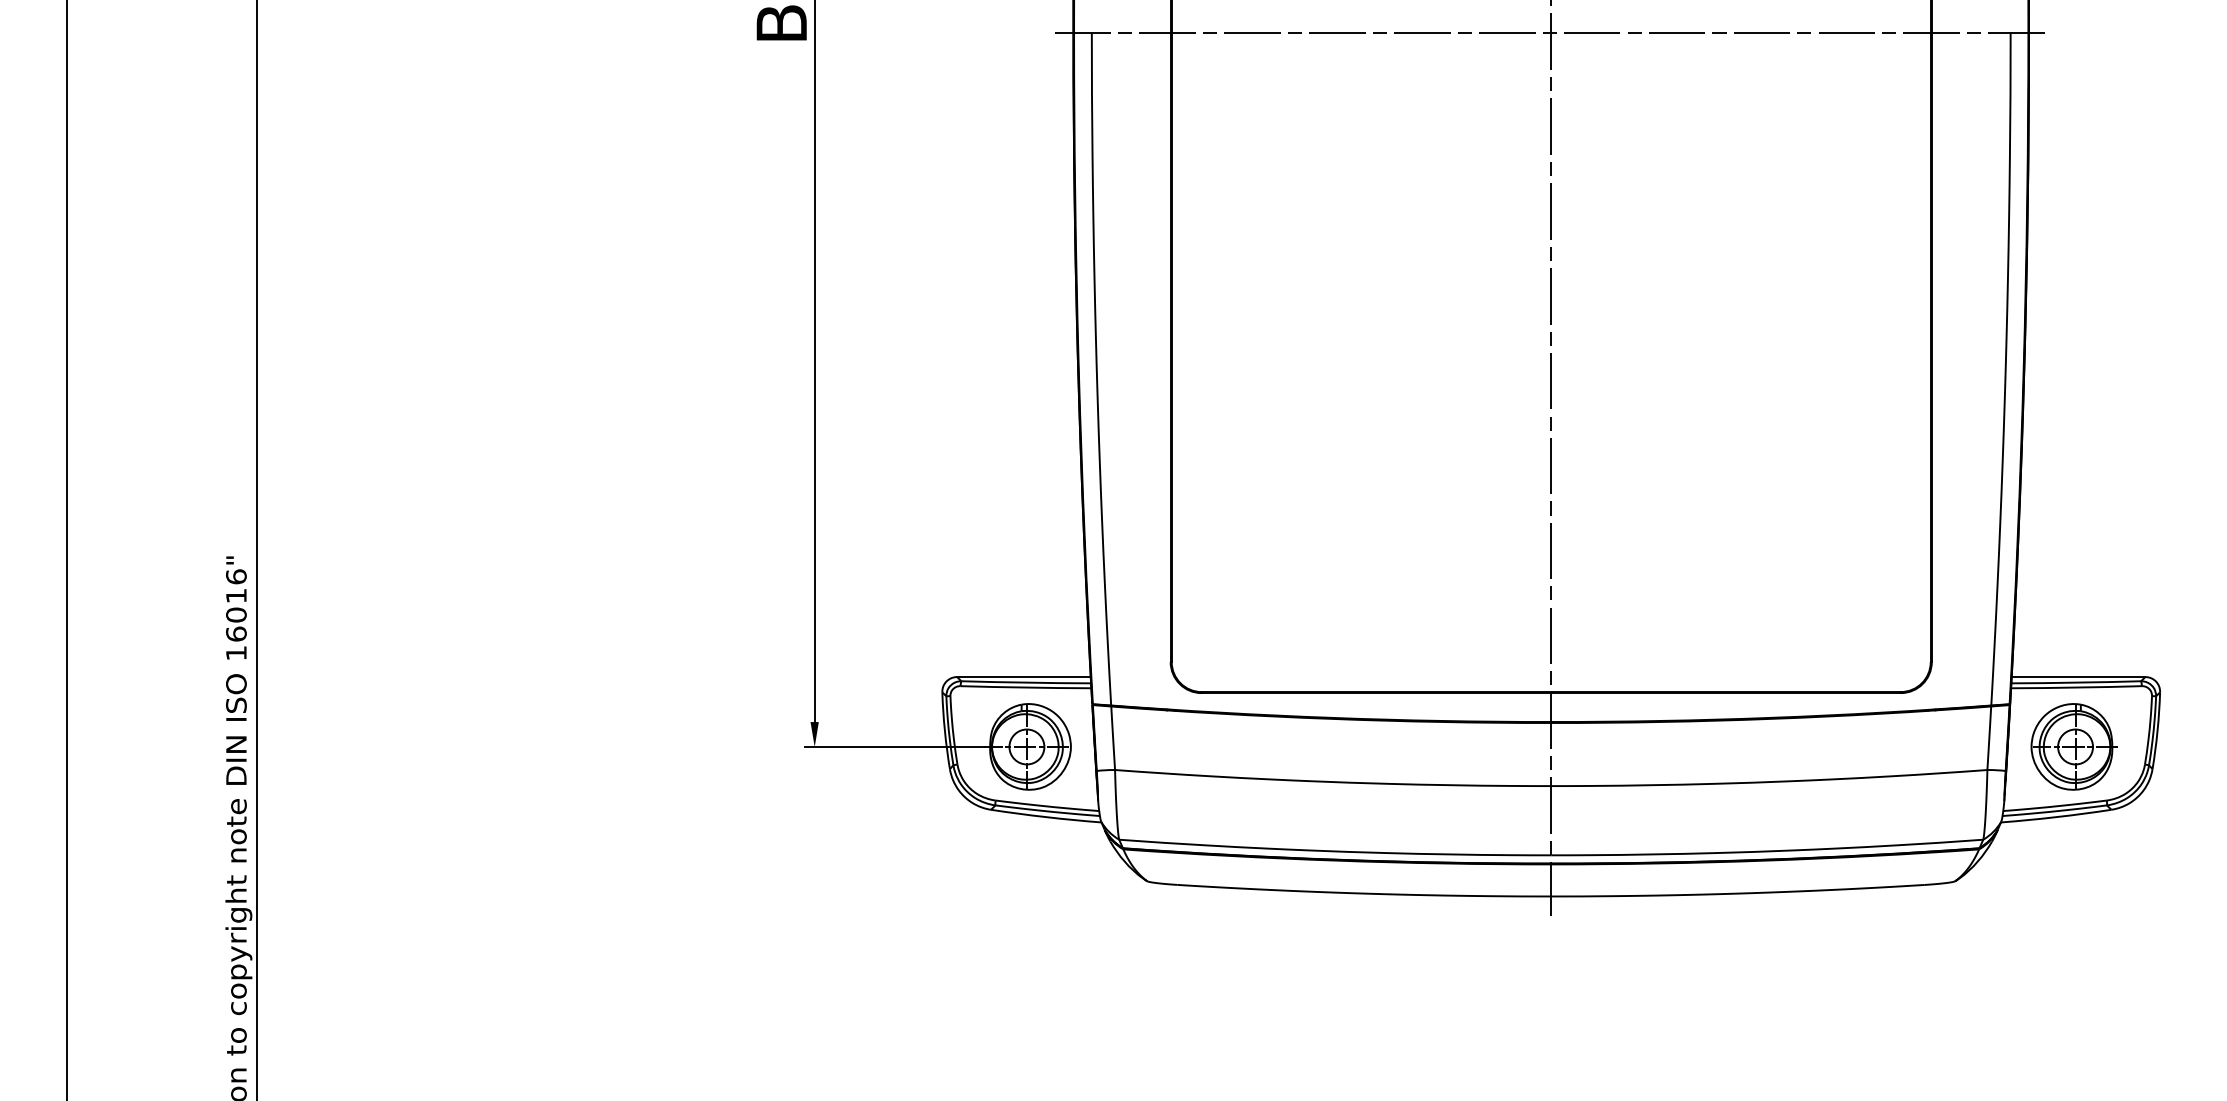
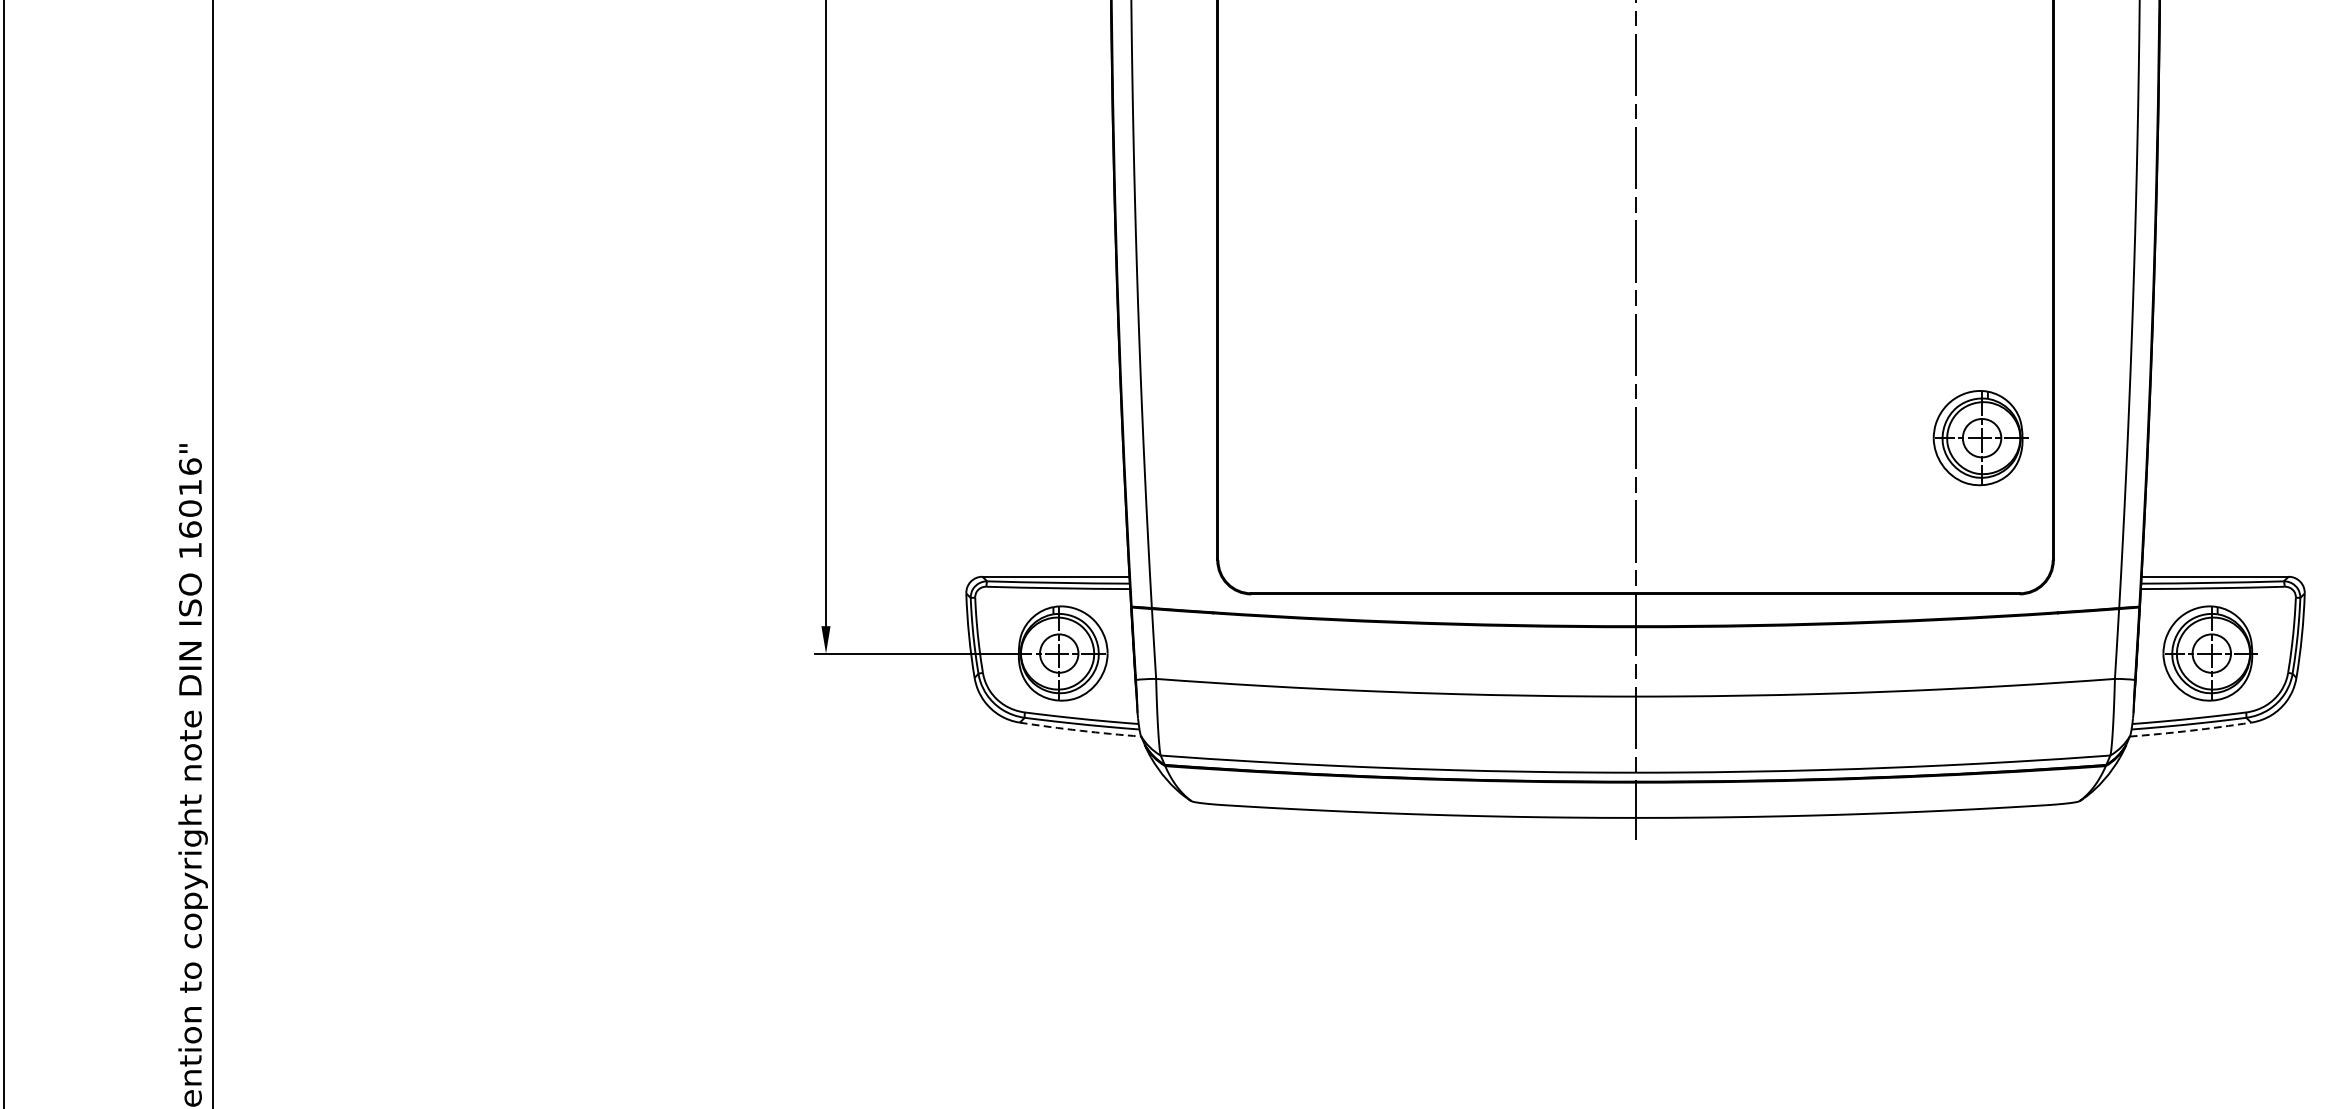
part: (1864, 550) -> (1979, 437), added
arc: (1046, 817) -> (1080, 731), solid -> dashed
arc: (2056, 817) -> (2190, 731), solid -> dashed

